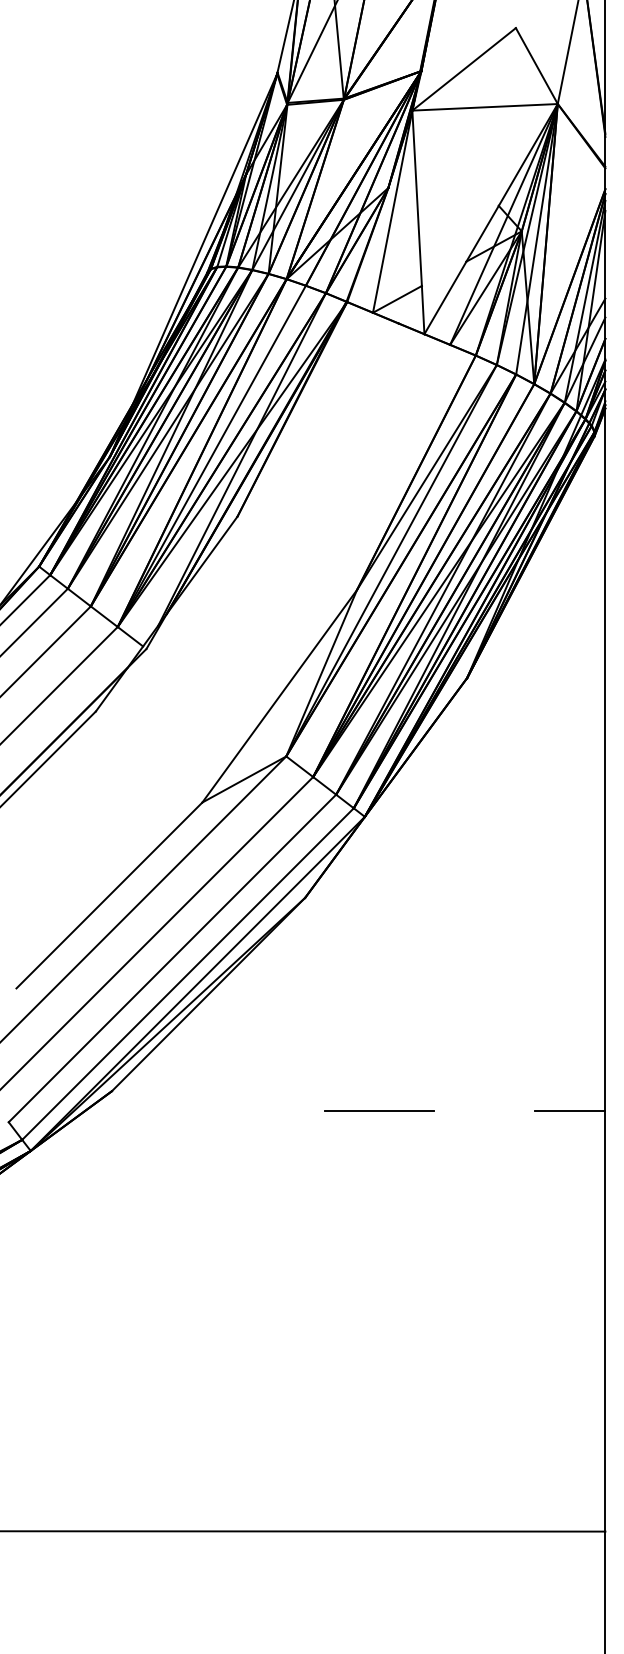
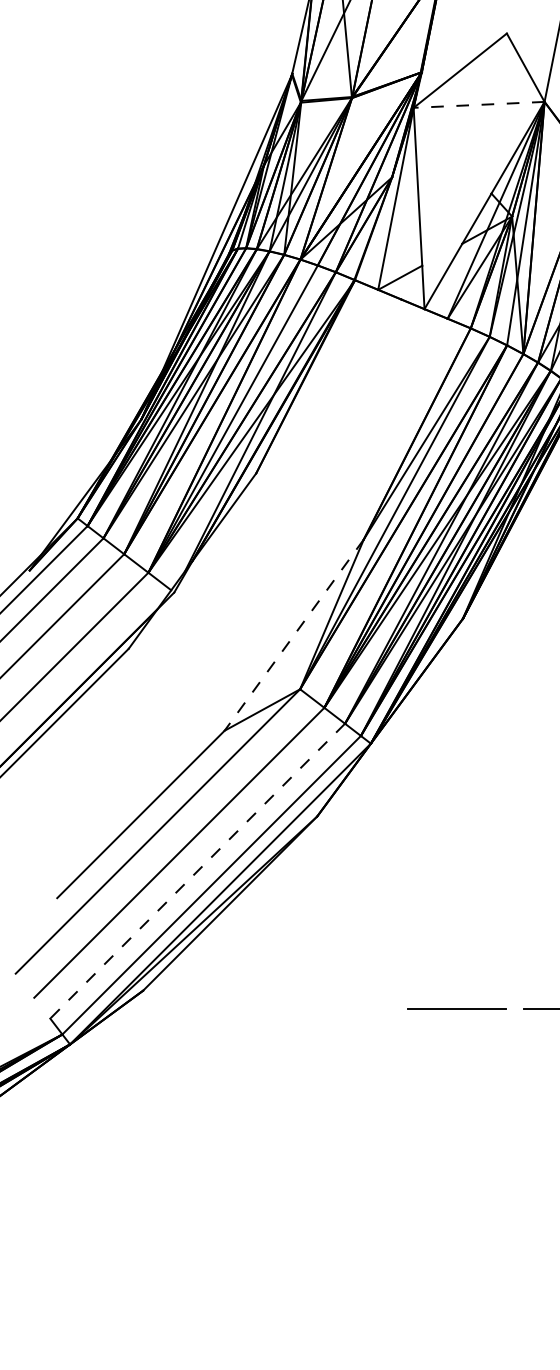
line: (485, 107) -> (479, 105), solid -> dashed
line: (279, 696) -> (294, 635), solid -> dashed
line: (172, 958) -> (197, 871), solid -> dashed
line: (379, 1110) -> (456, 1008), moved

